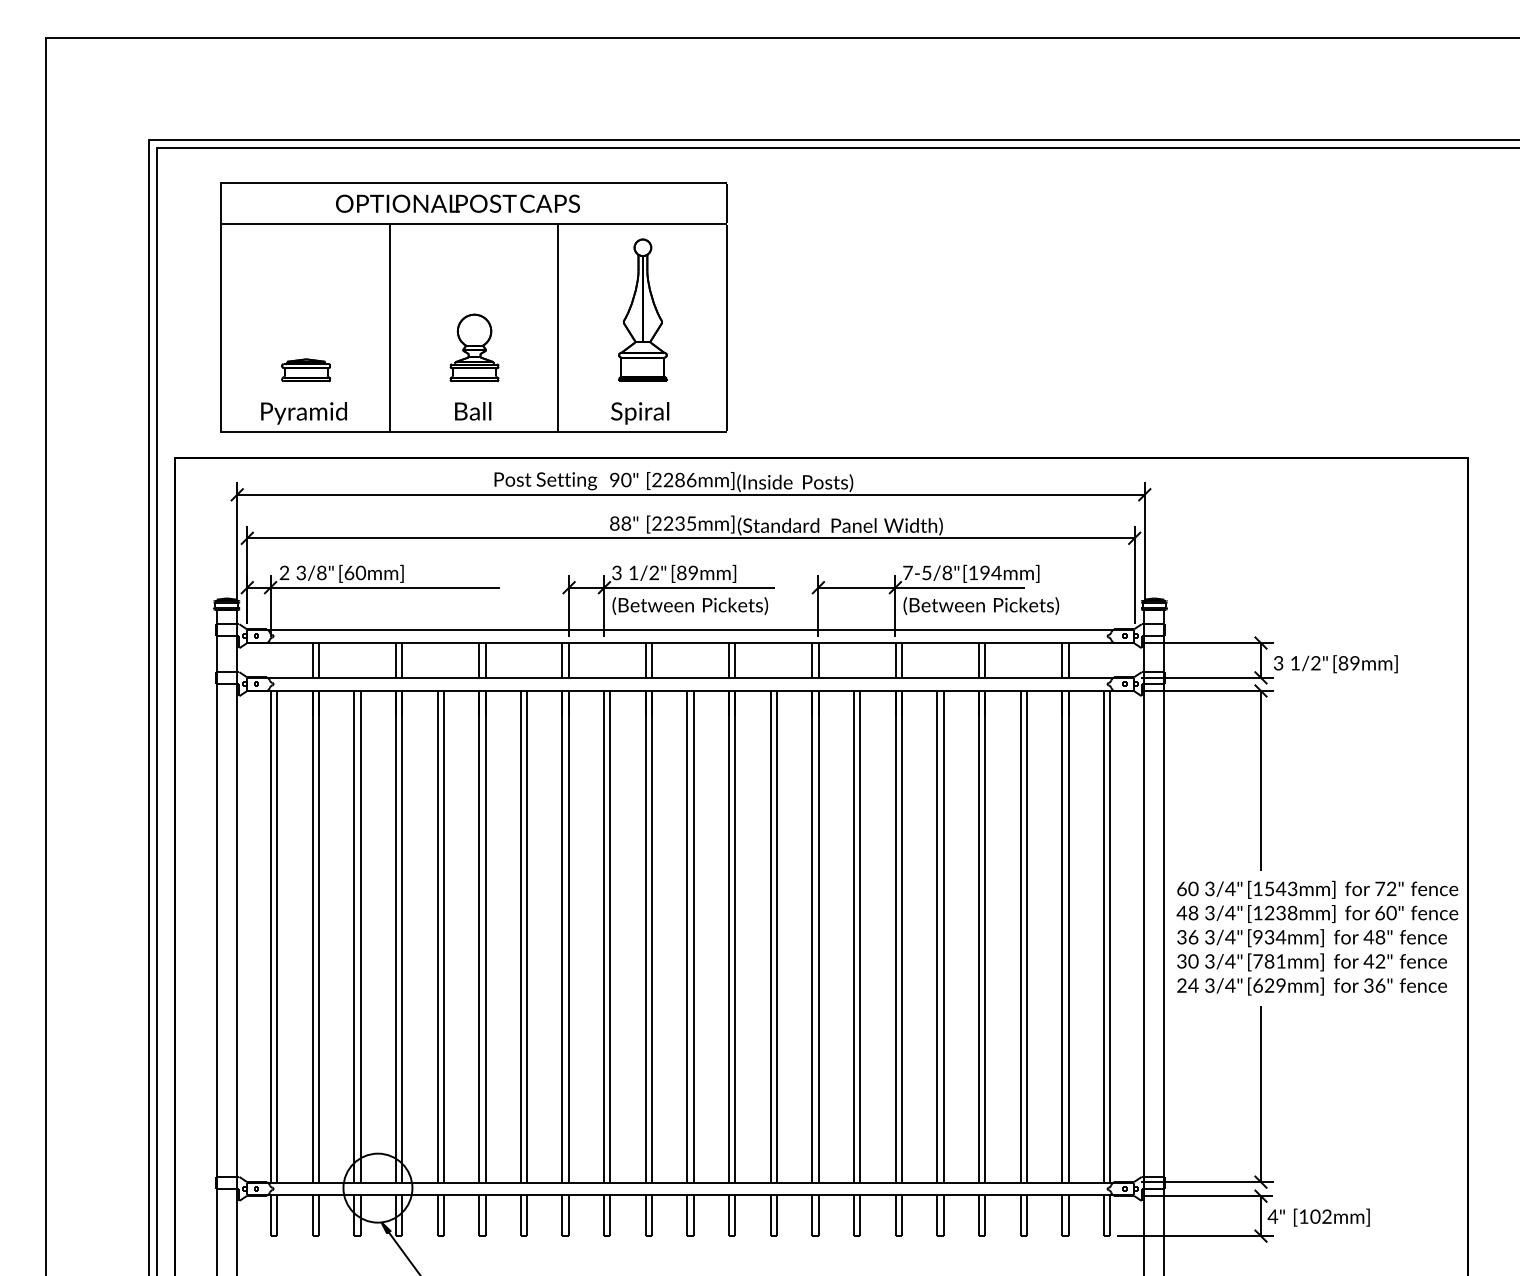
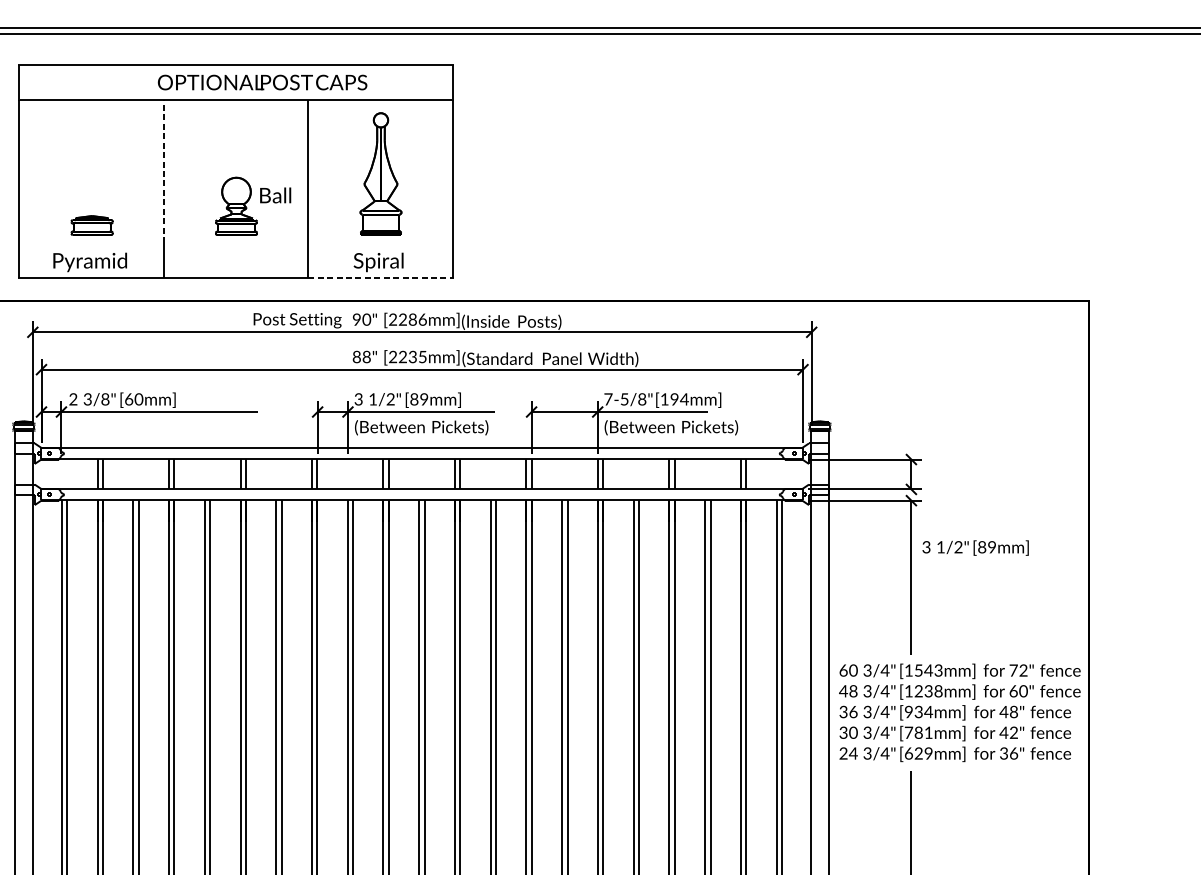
text: (457, 203) -> (262, 82), moved
line: (389, 307) -> (163, 171), solid -> dashed
text: (473, 411) -> (275, 195), moved
line: (642, 431) -> (380, 277), solid -> dashed
text: (1335, 664) -> (975, 548), moved

